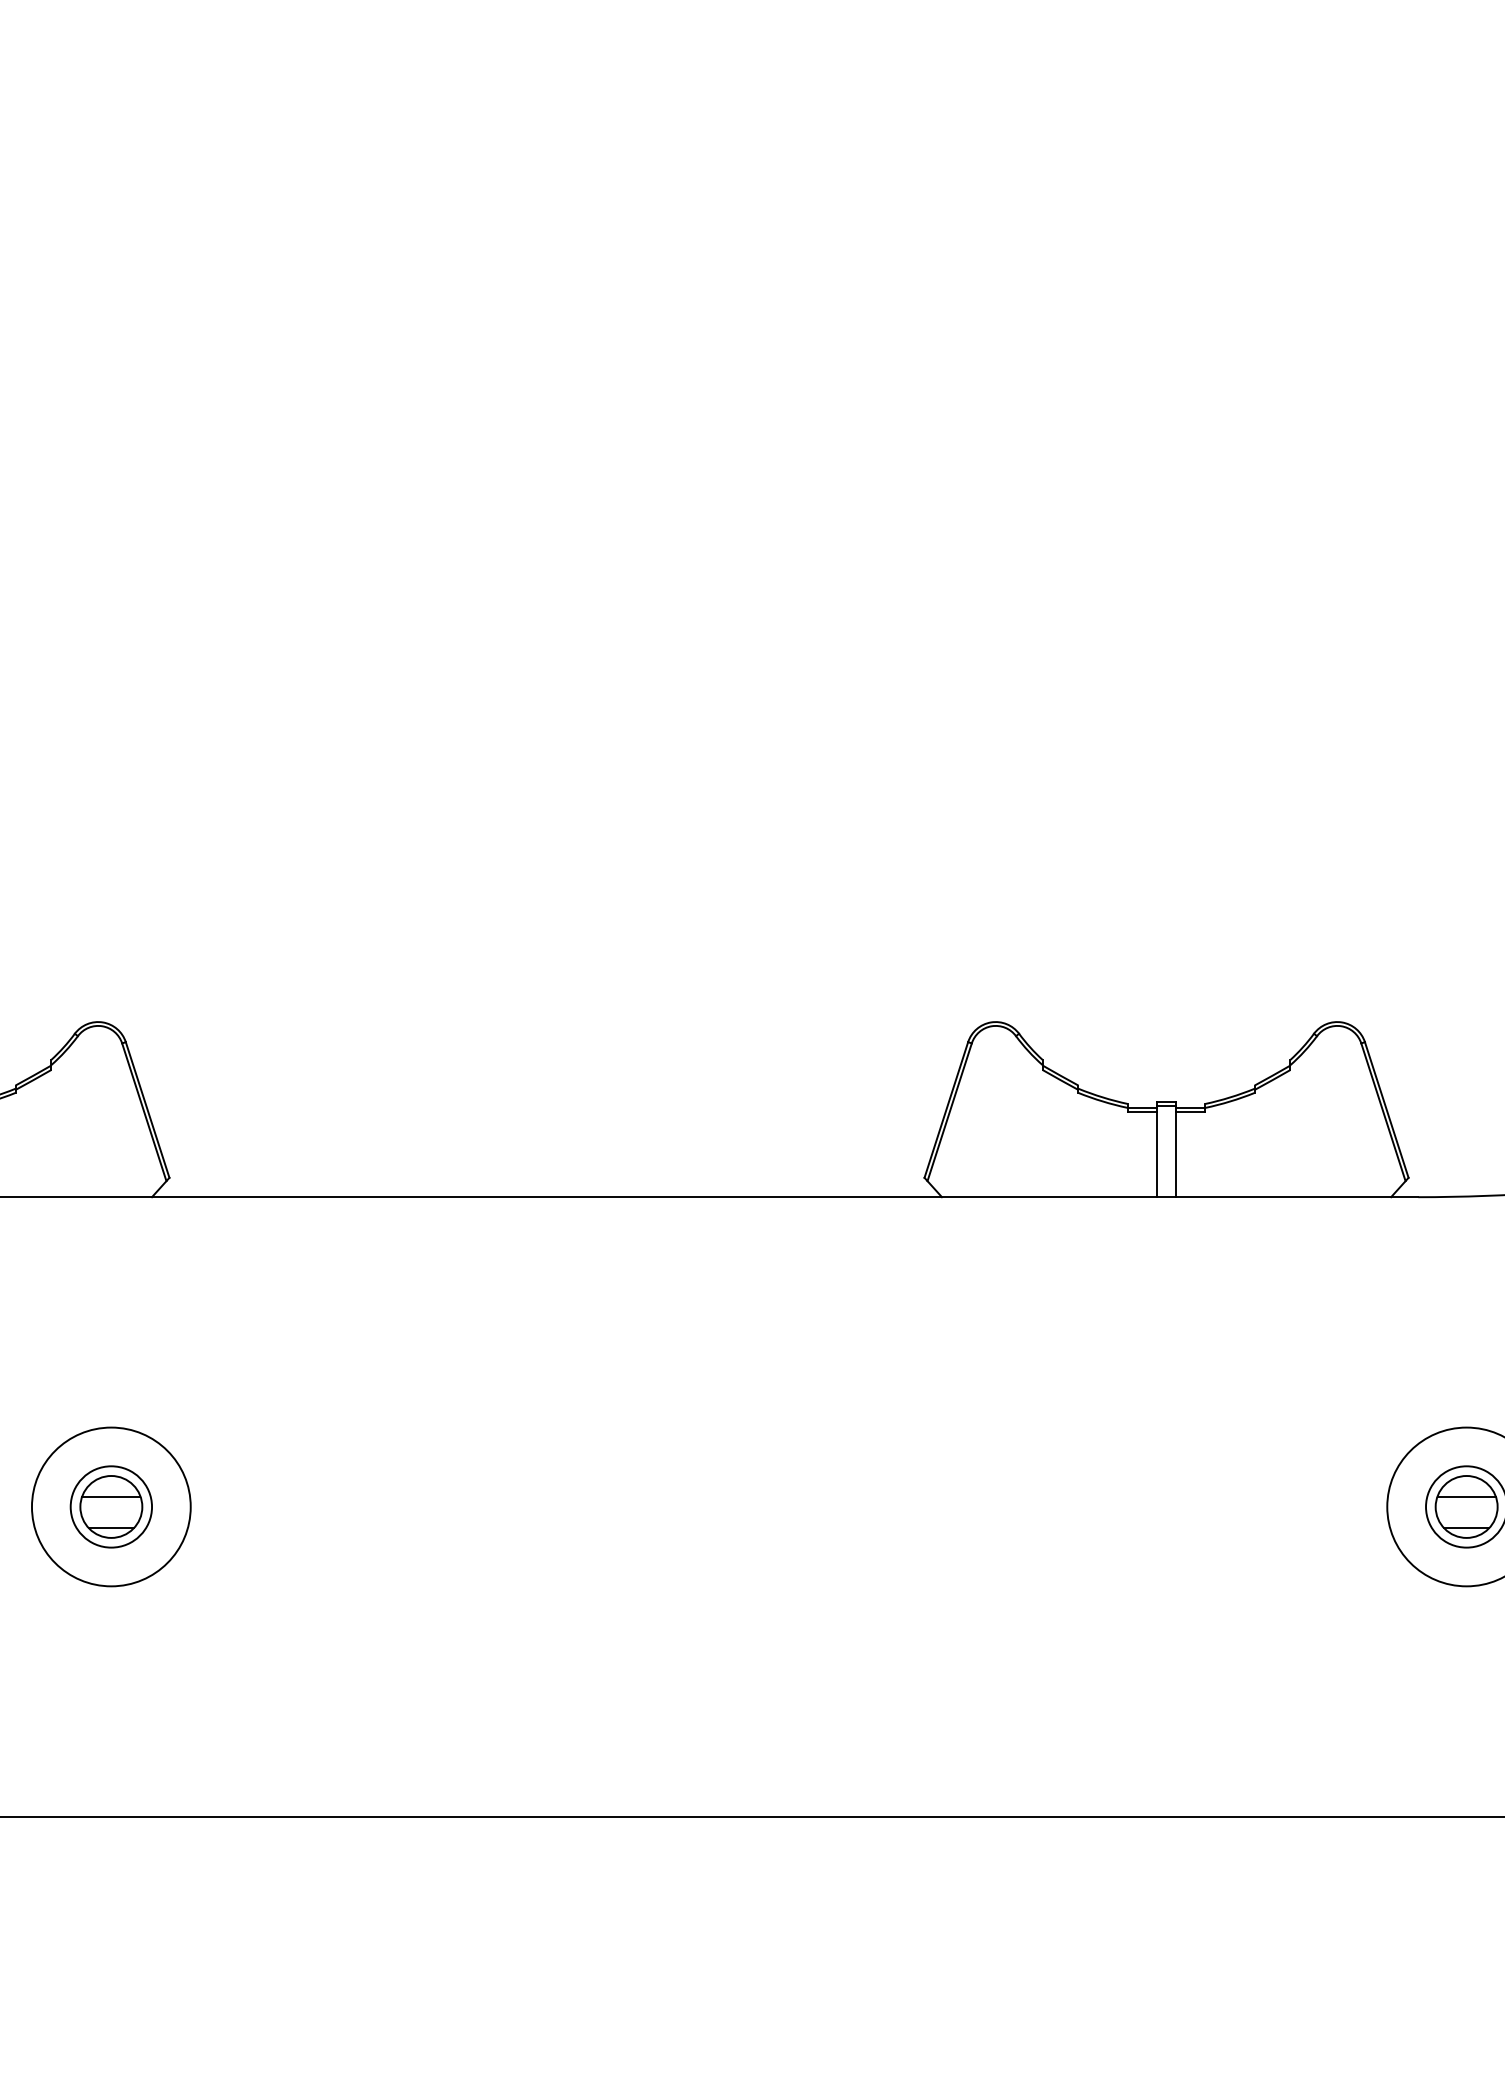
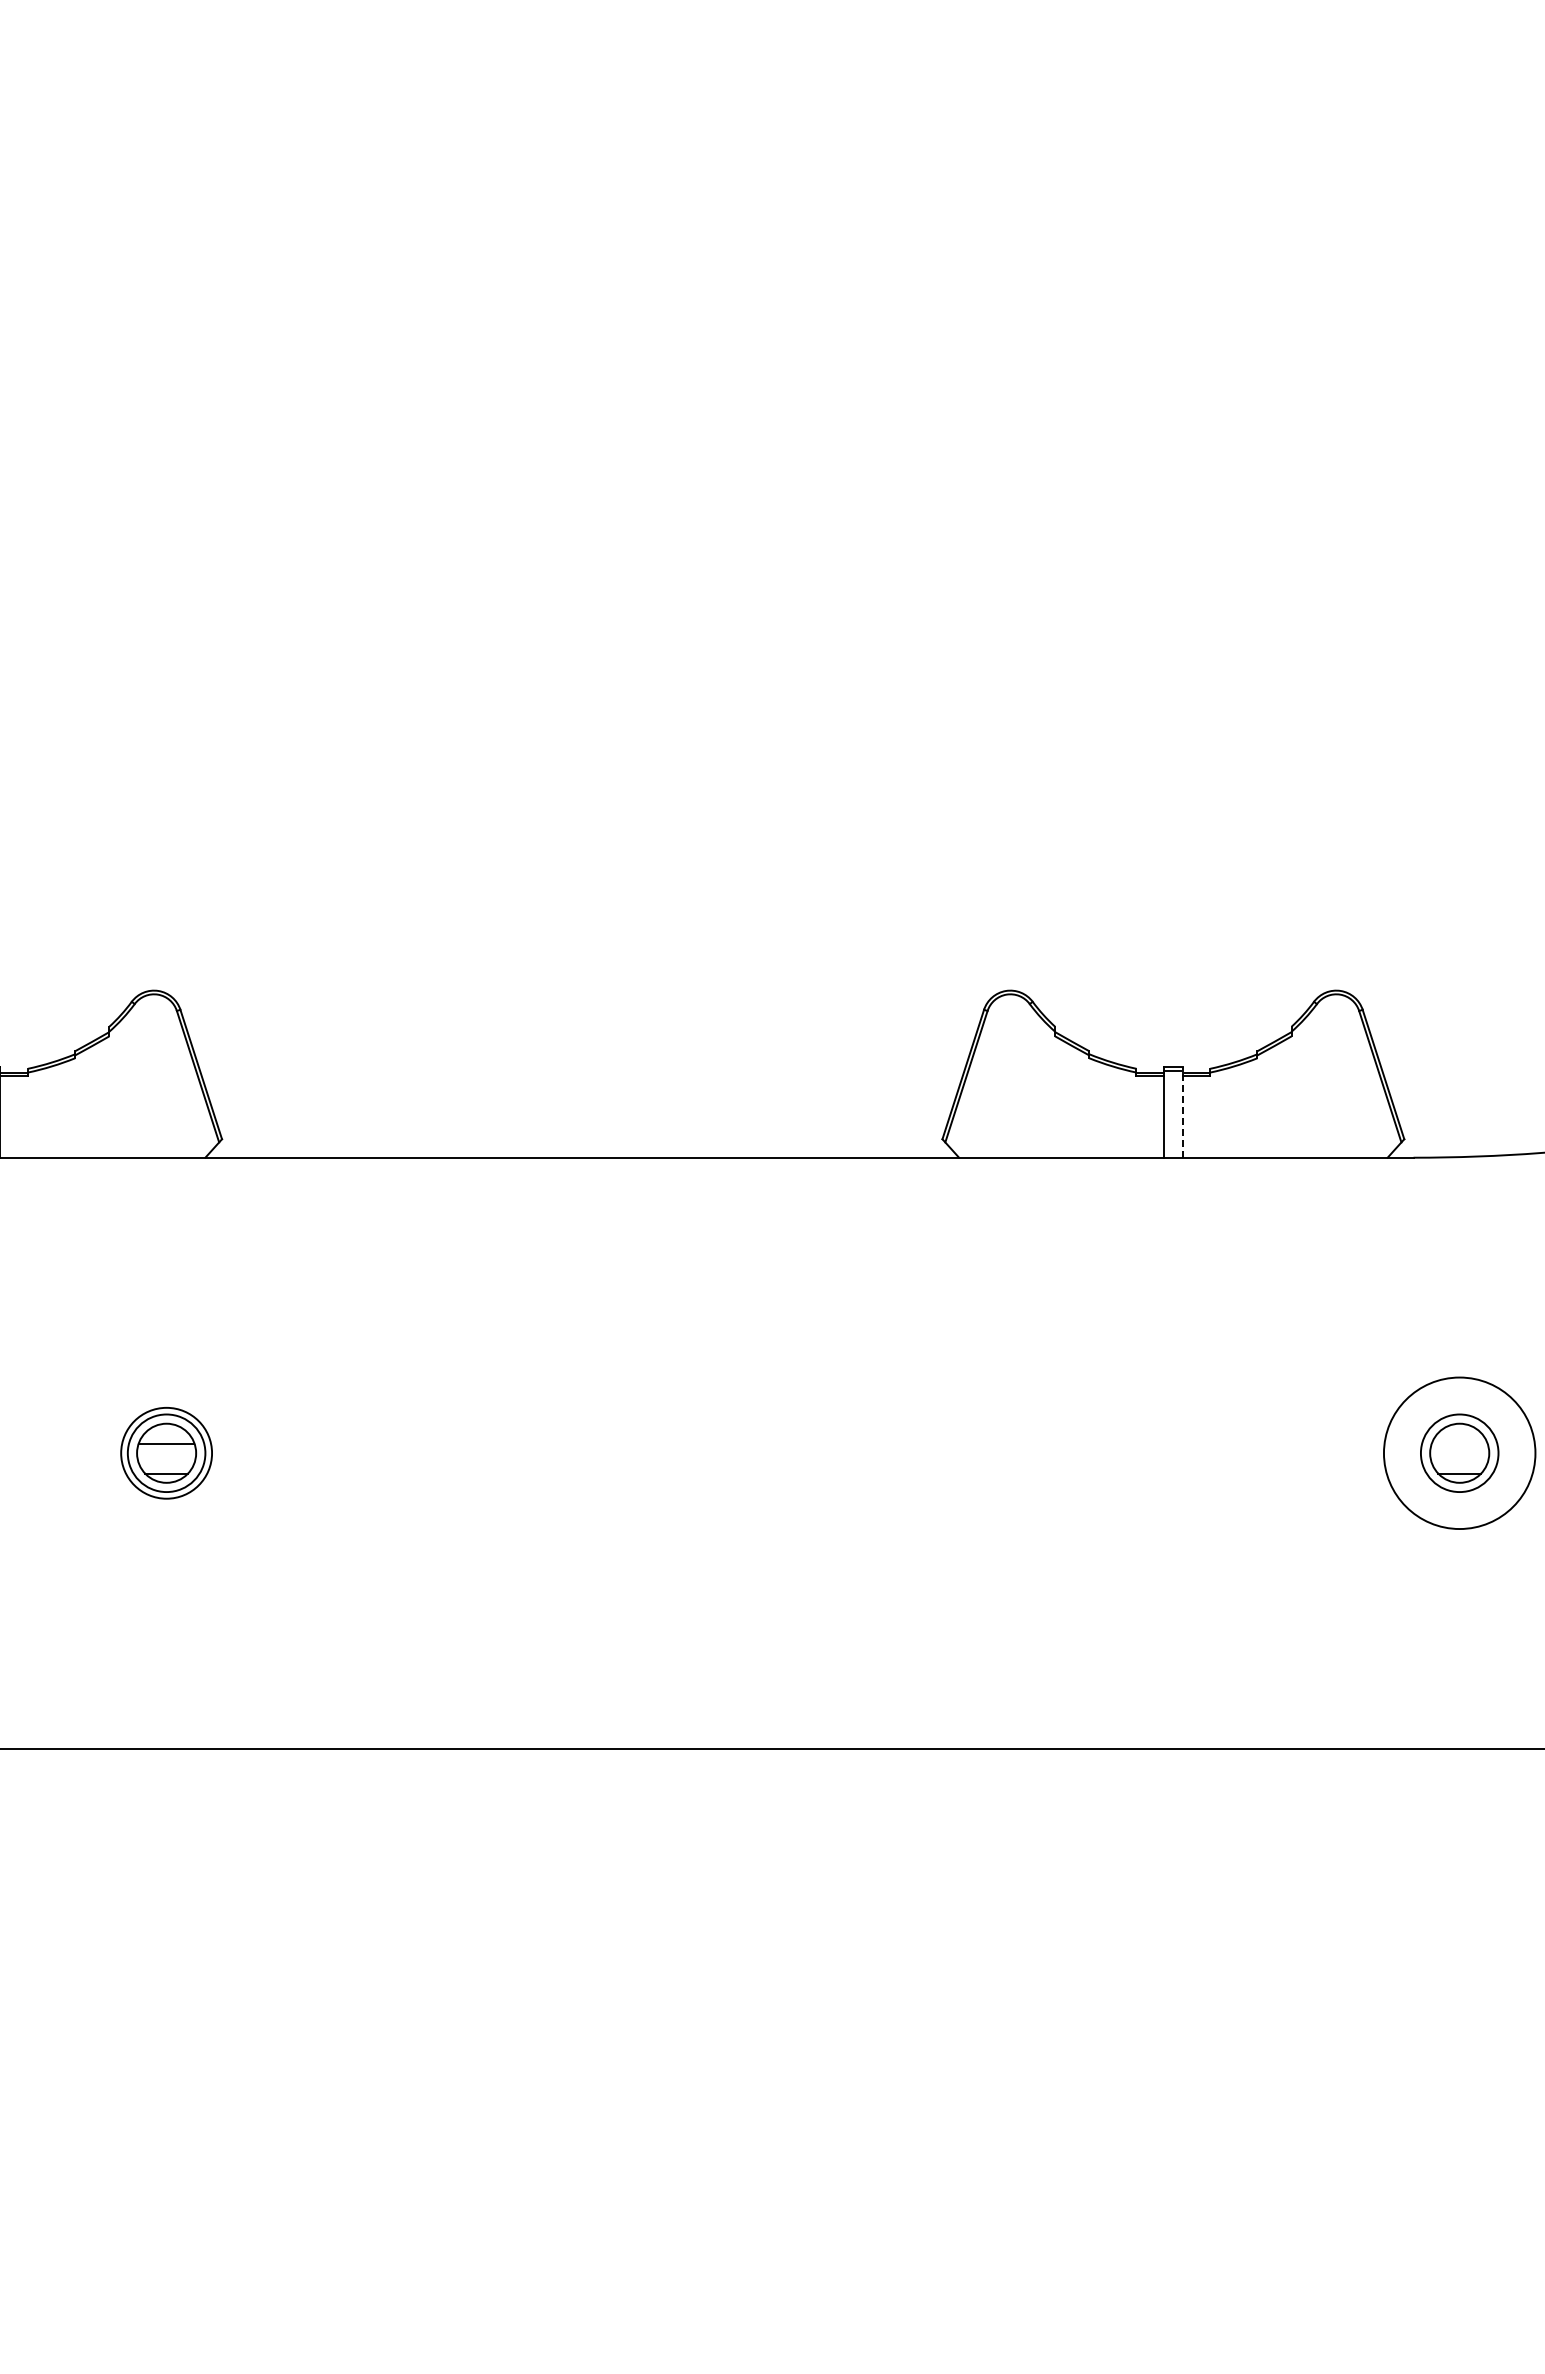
line: (1176, 1148) -> (1182, 1111), solid -> dashed
line: (1466, 1497) -> (1459, 1444), removed
circle: (111, 1507) -> (166, 1453), size x0.6

